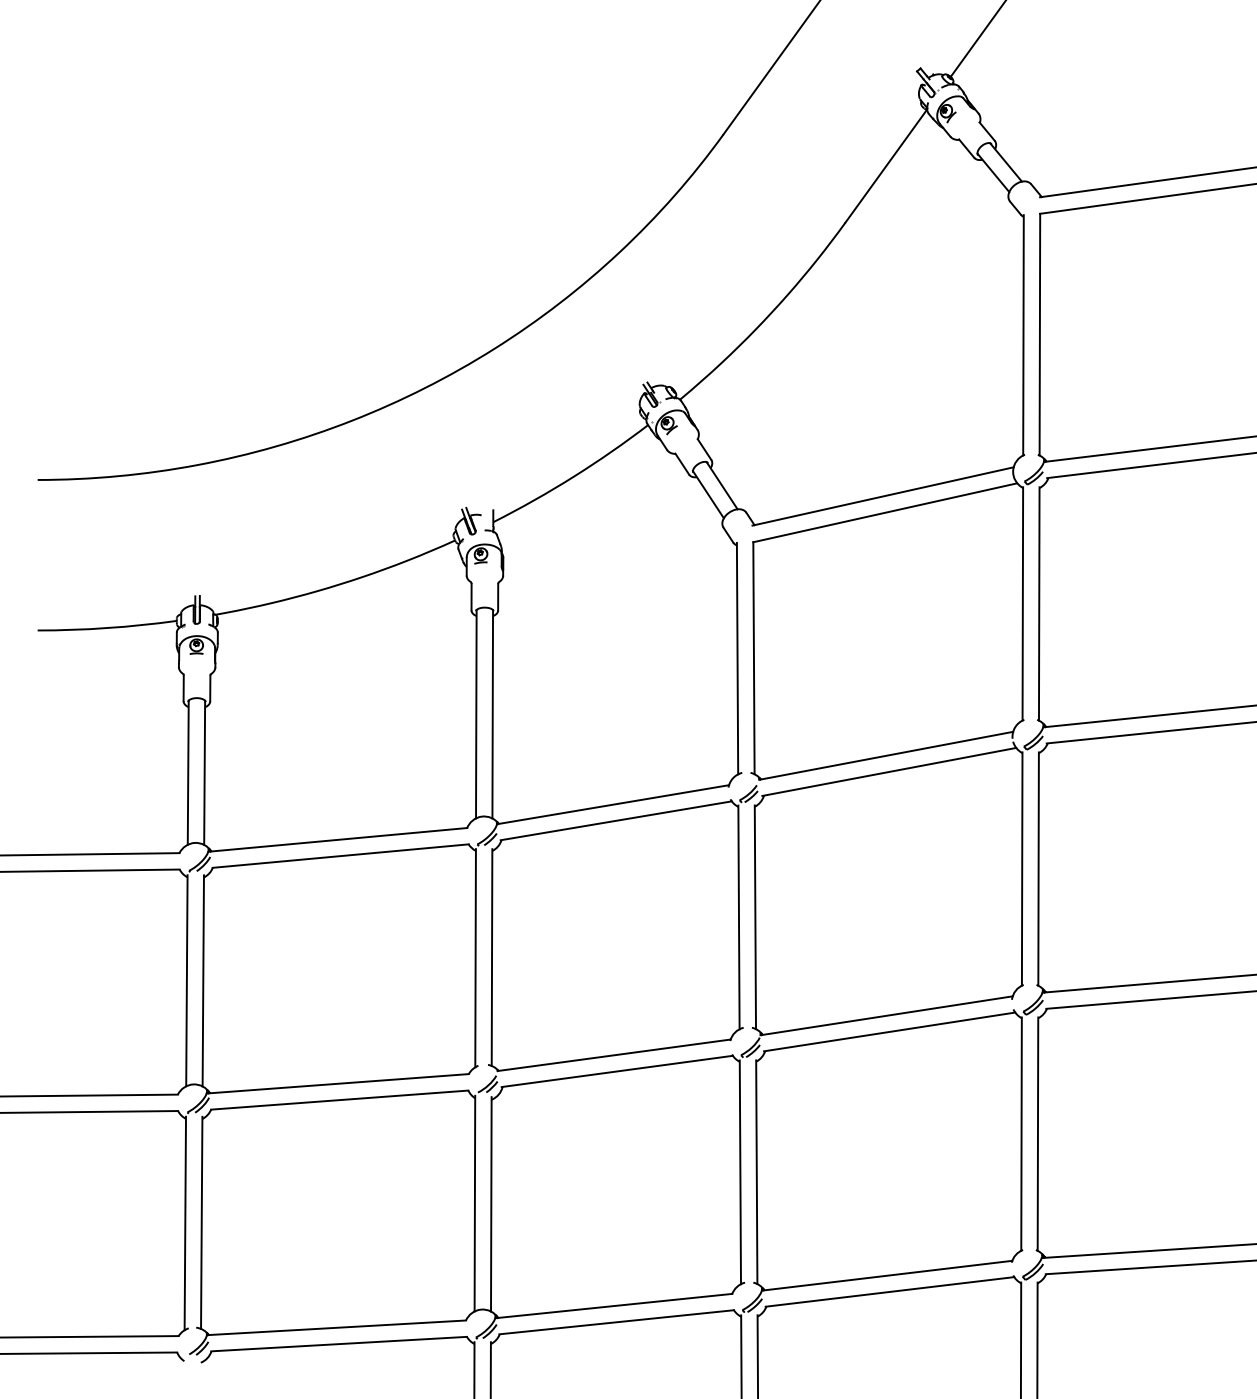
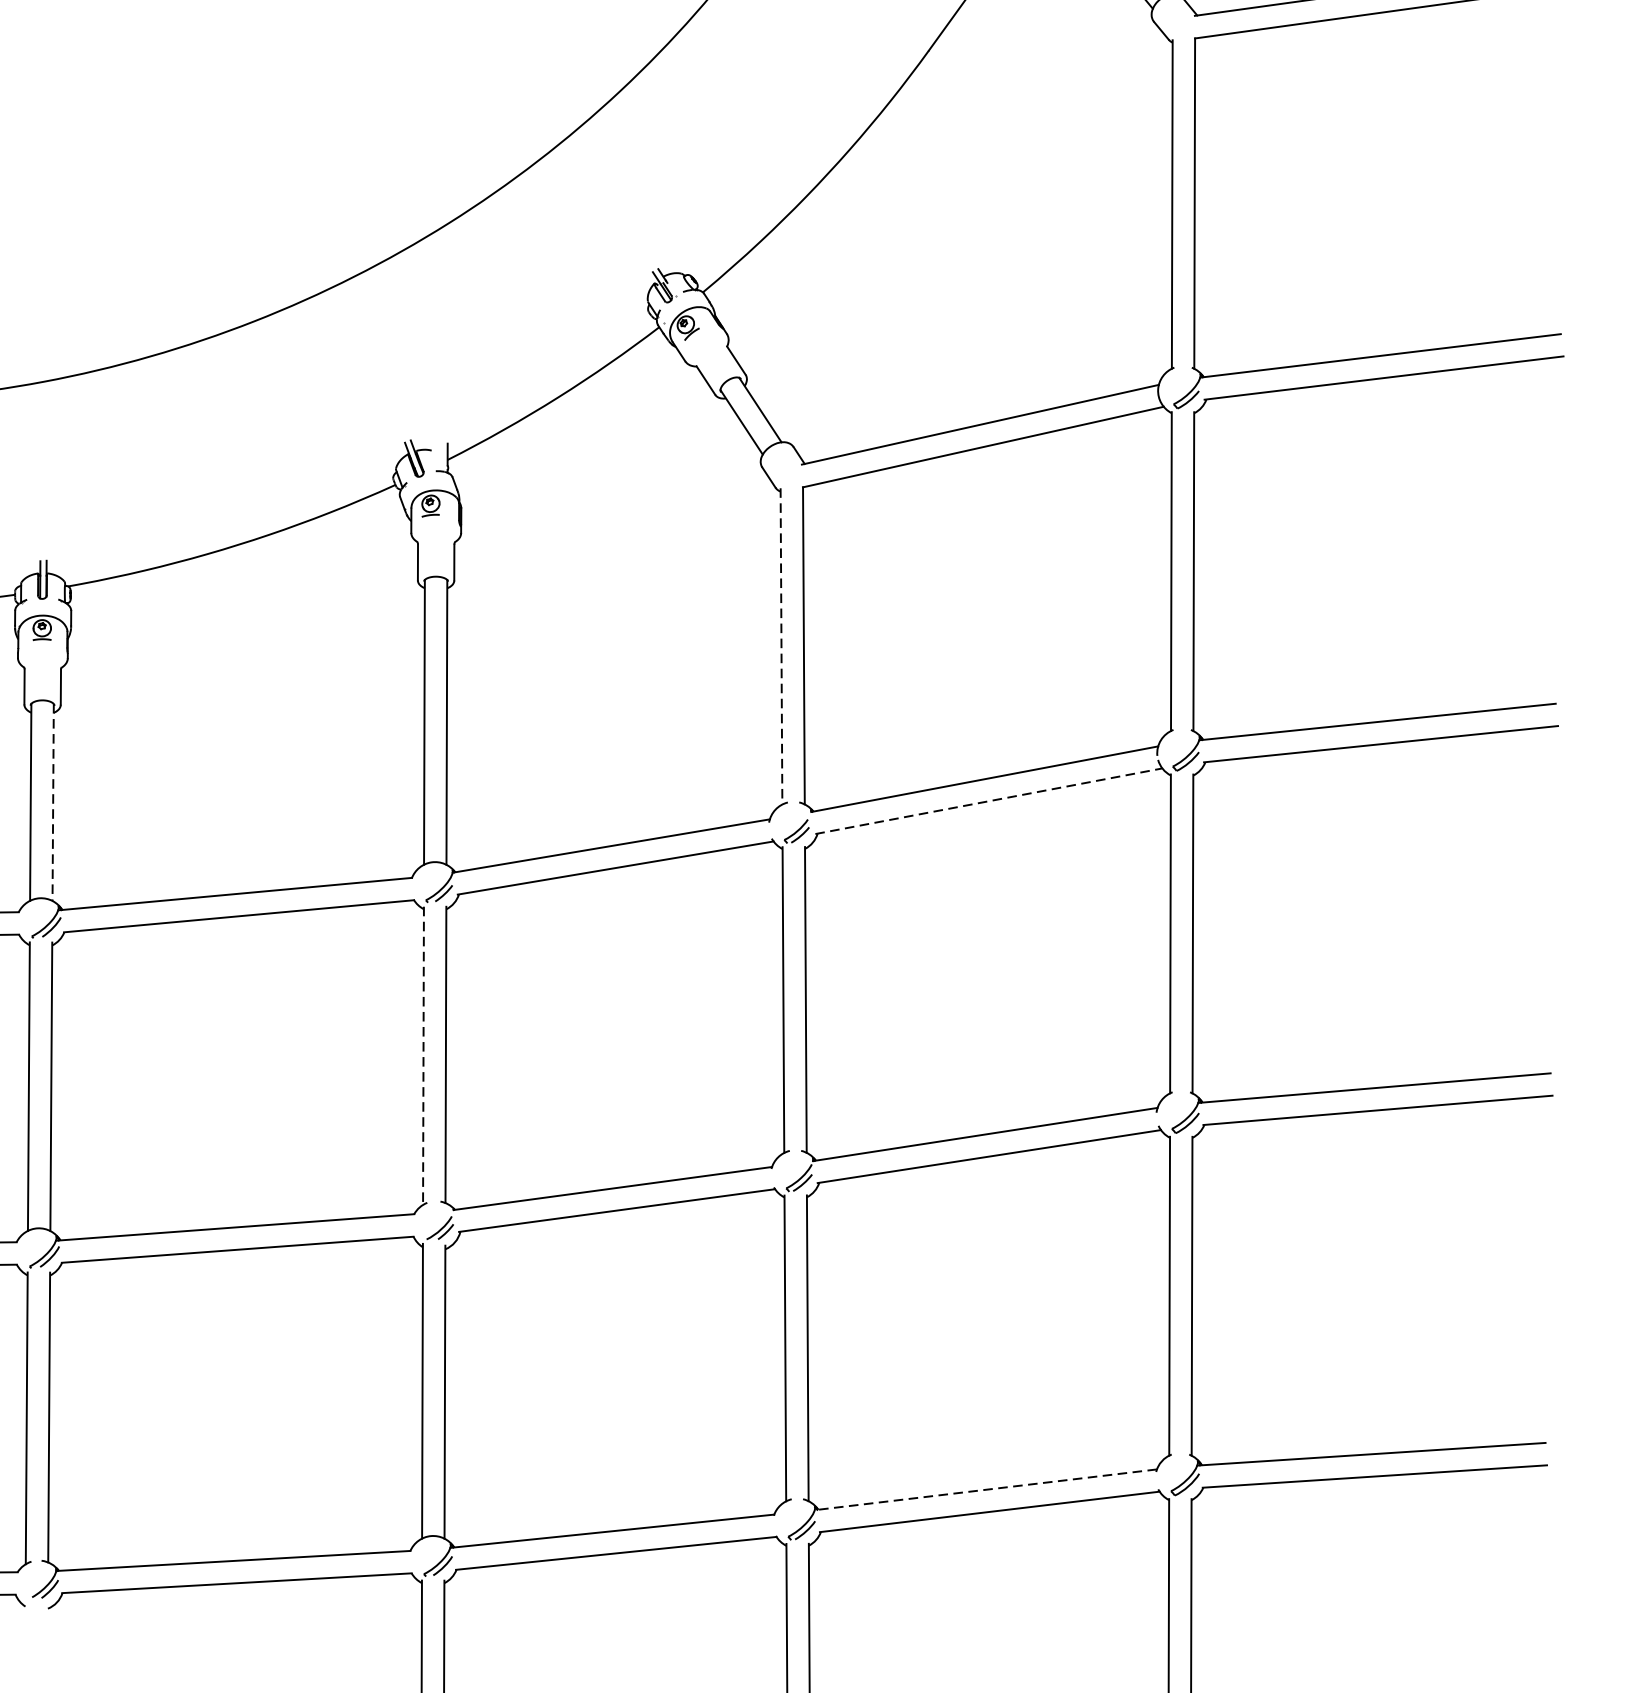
line: (737, 658) -> (781, 646), solid -> dashed
line: (889, 771) -> (989, 800), solid -> dashed
line: (204, 773) -> (52, 803), solid -> dashed
line: (475, 958) -> (423, 1056), solid -> dashed
line: (886, 1275) -> (985, 1489), solid -> dashed

